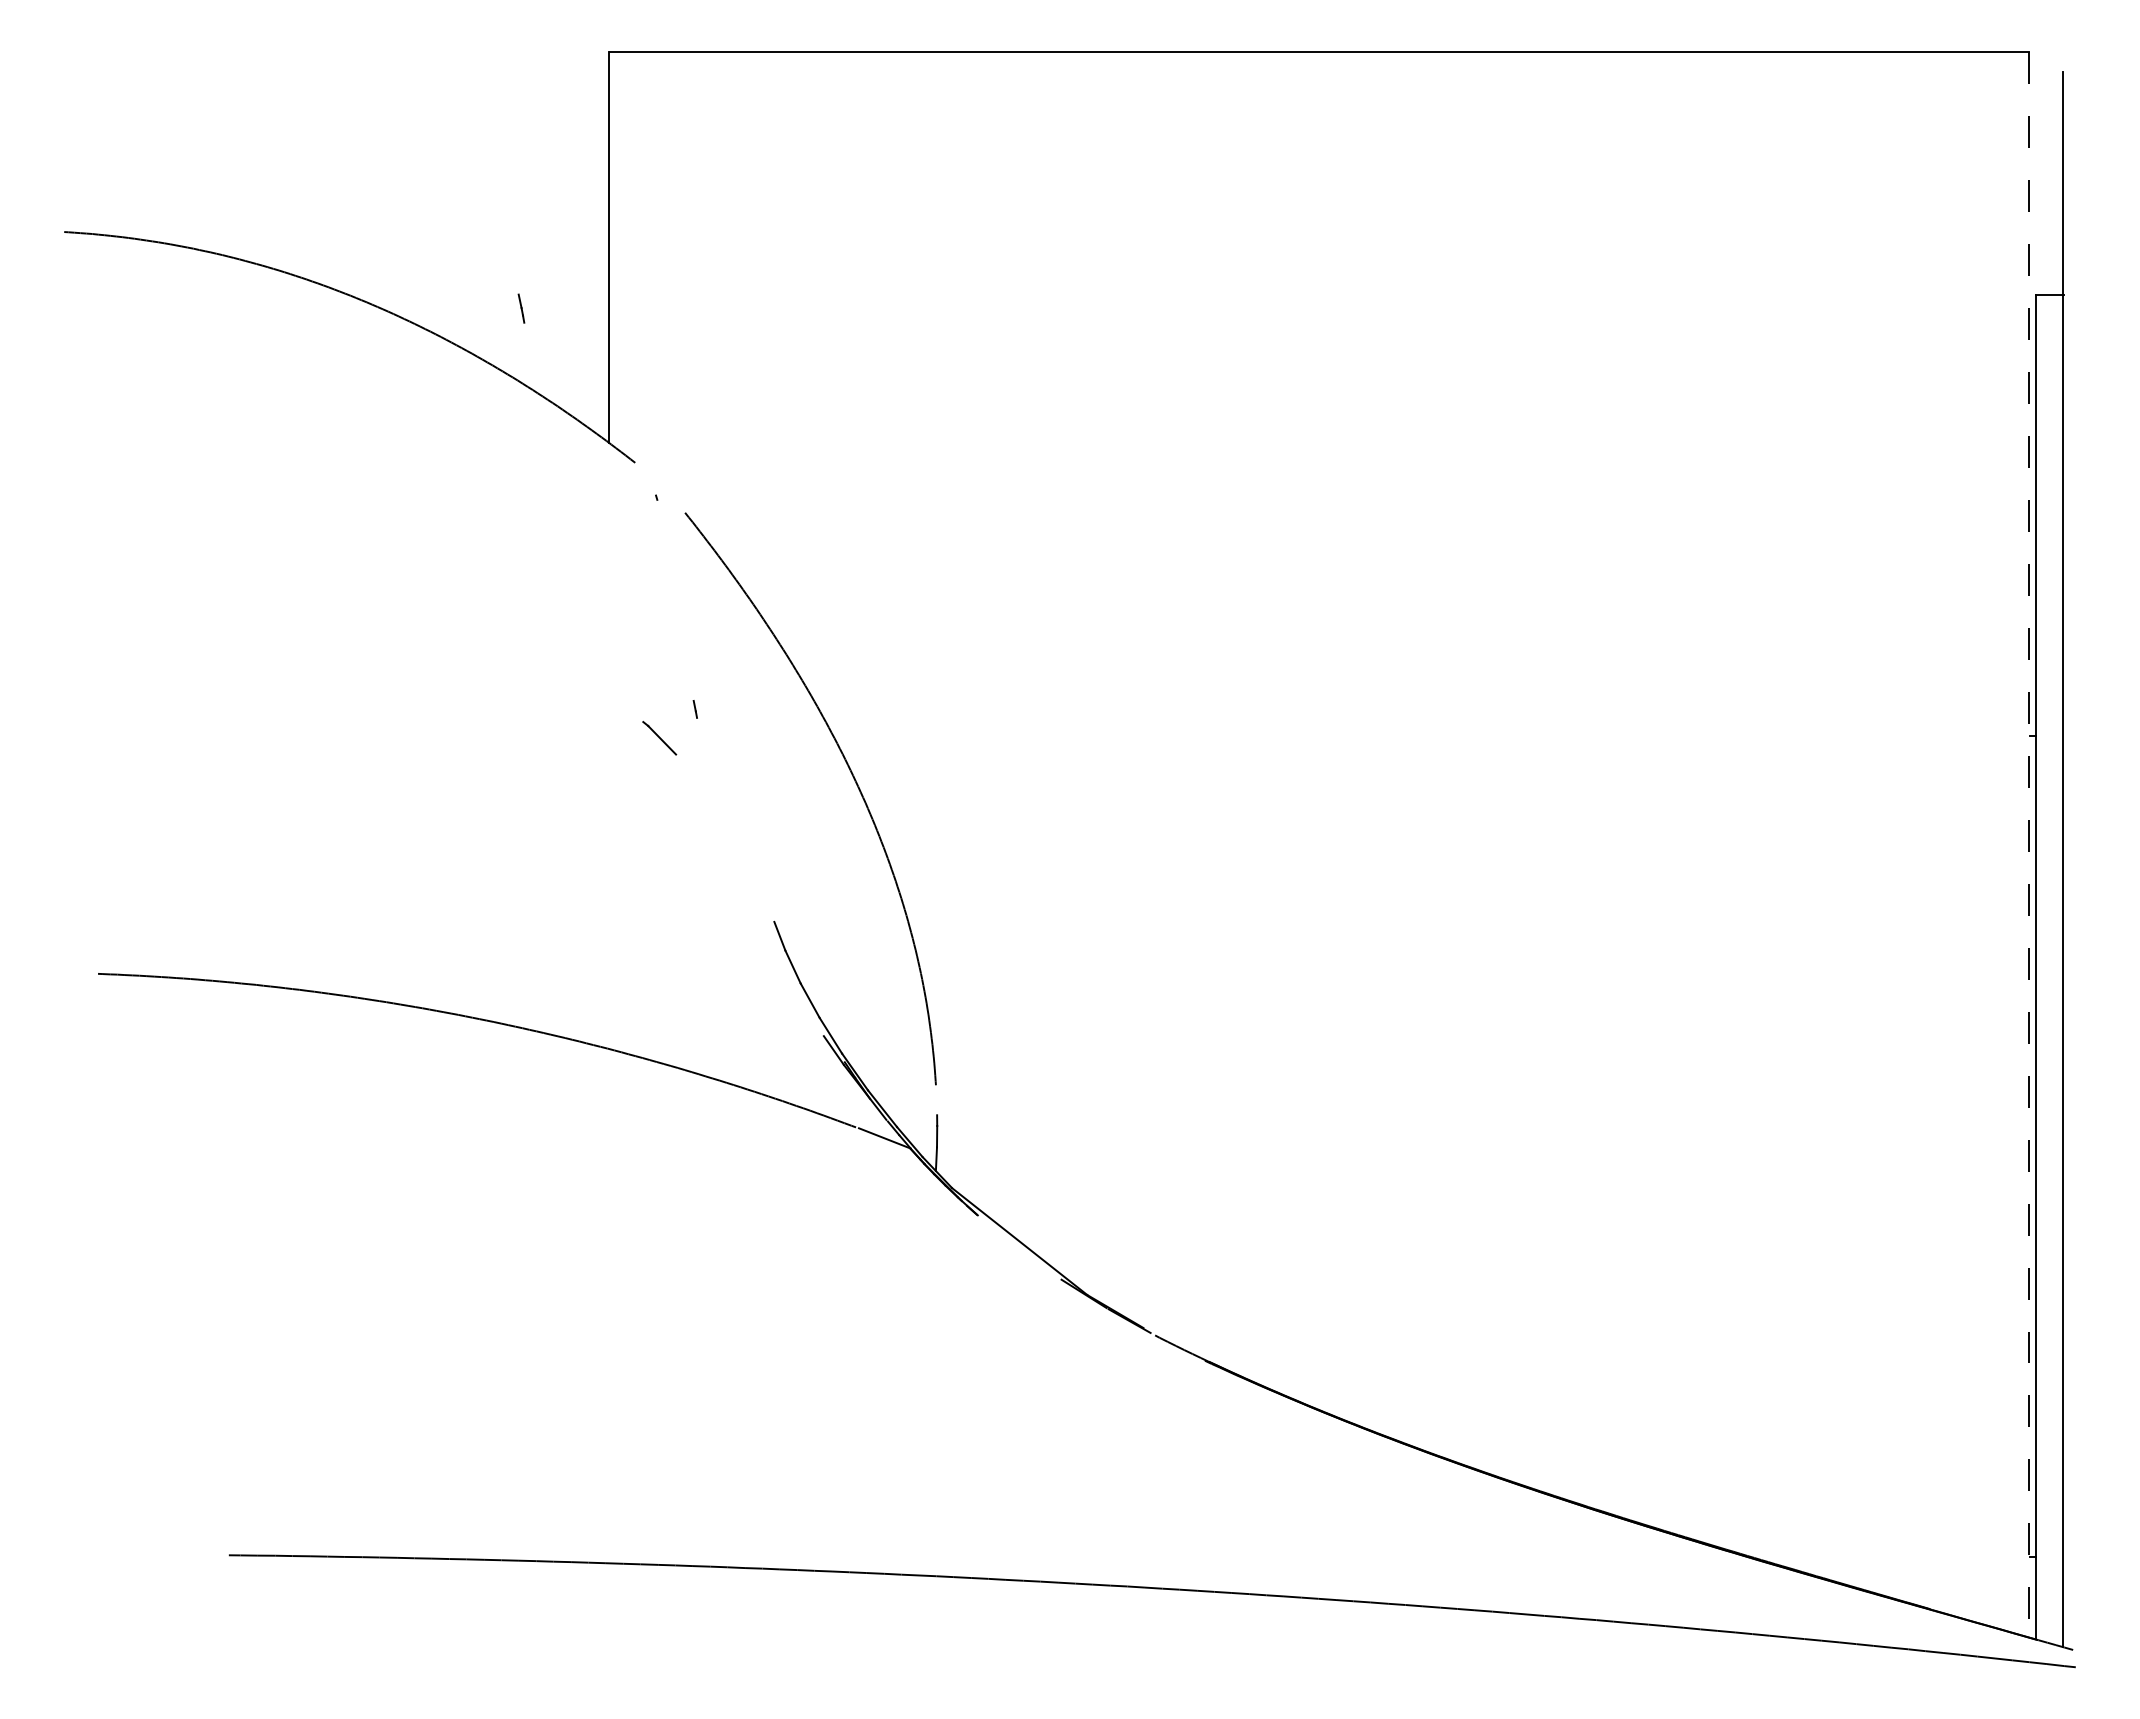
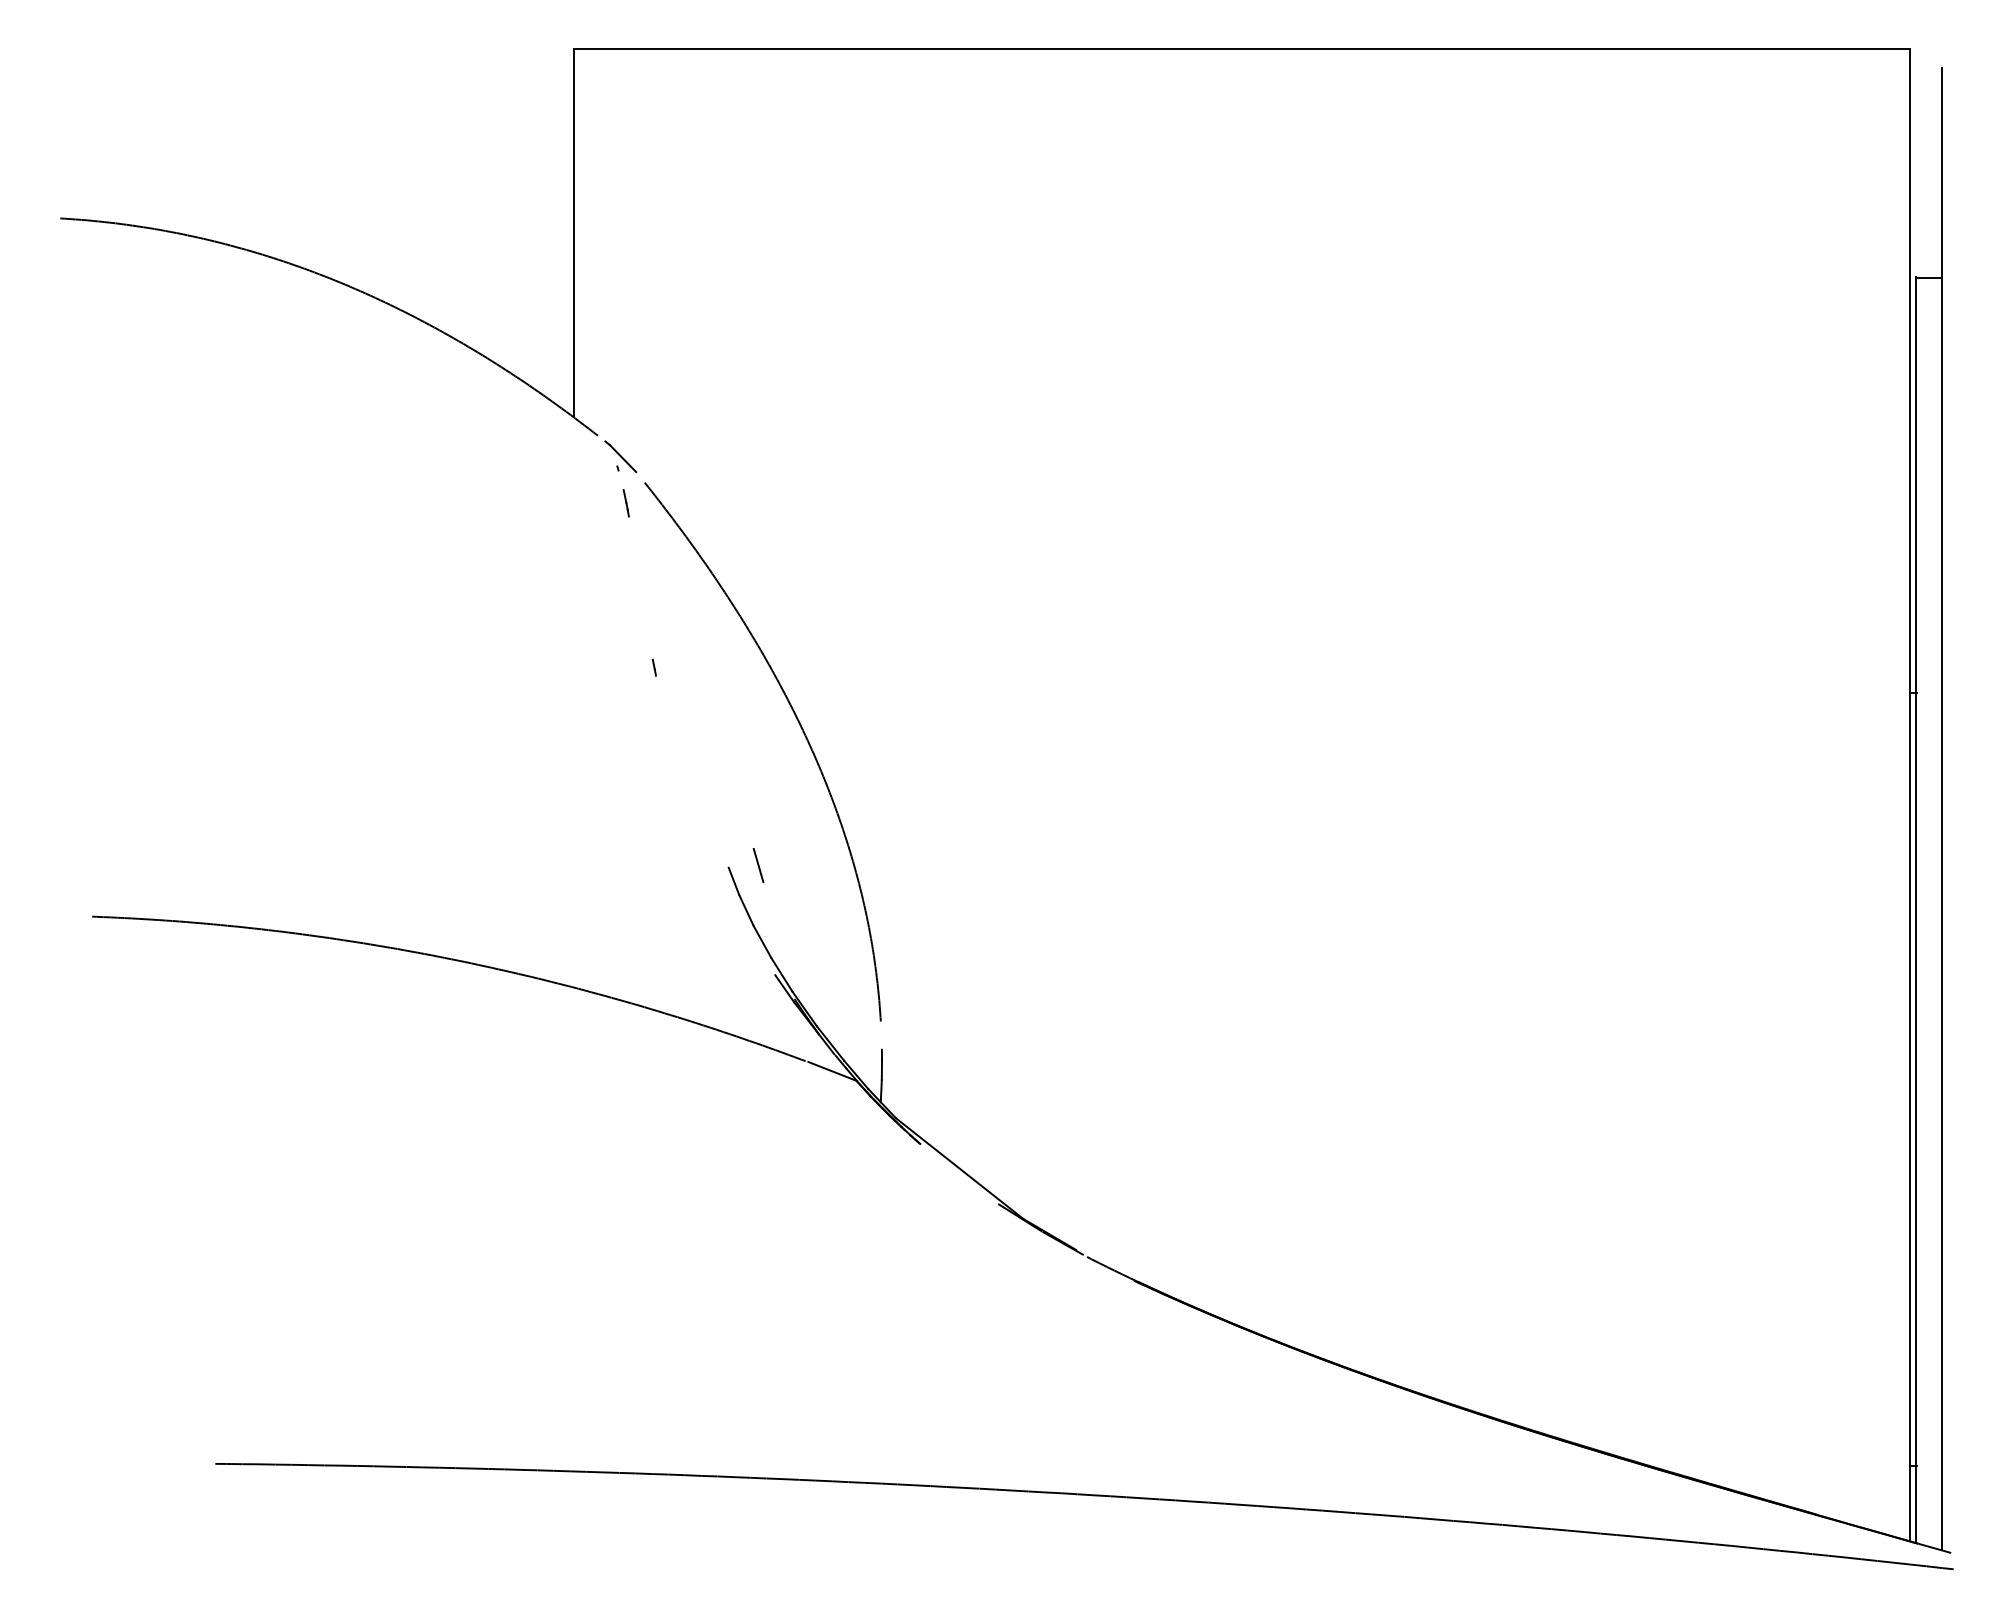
line: (521, 308) -> (626, 503), moved
line: (659, 738) -> (620, 456), moved
line: (2029, 844) -> (1910, 794), dashed -> solid
line: (805, 919) -> (758, 865), added

